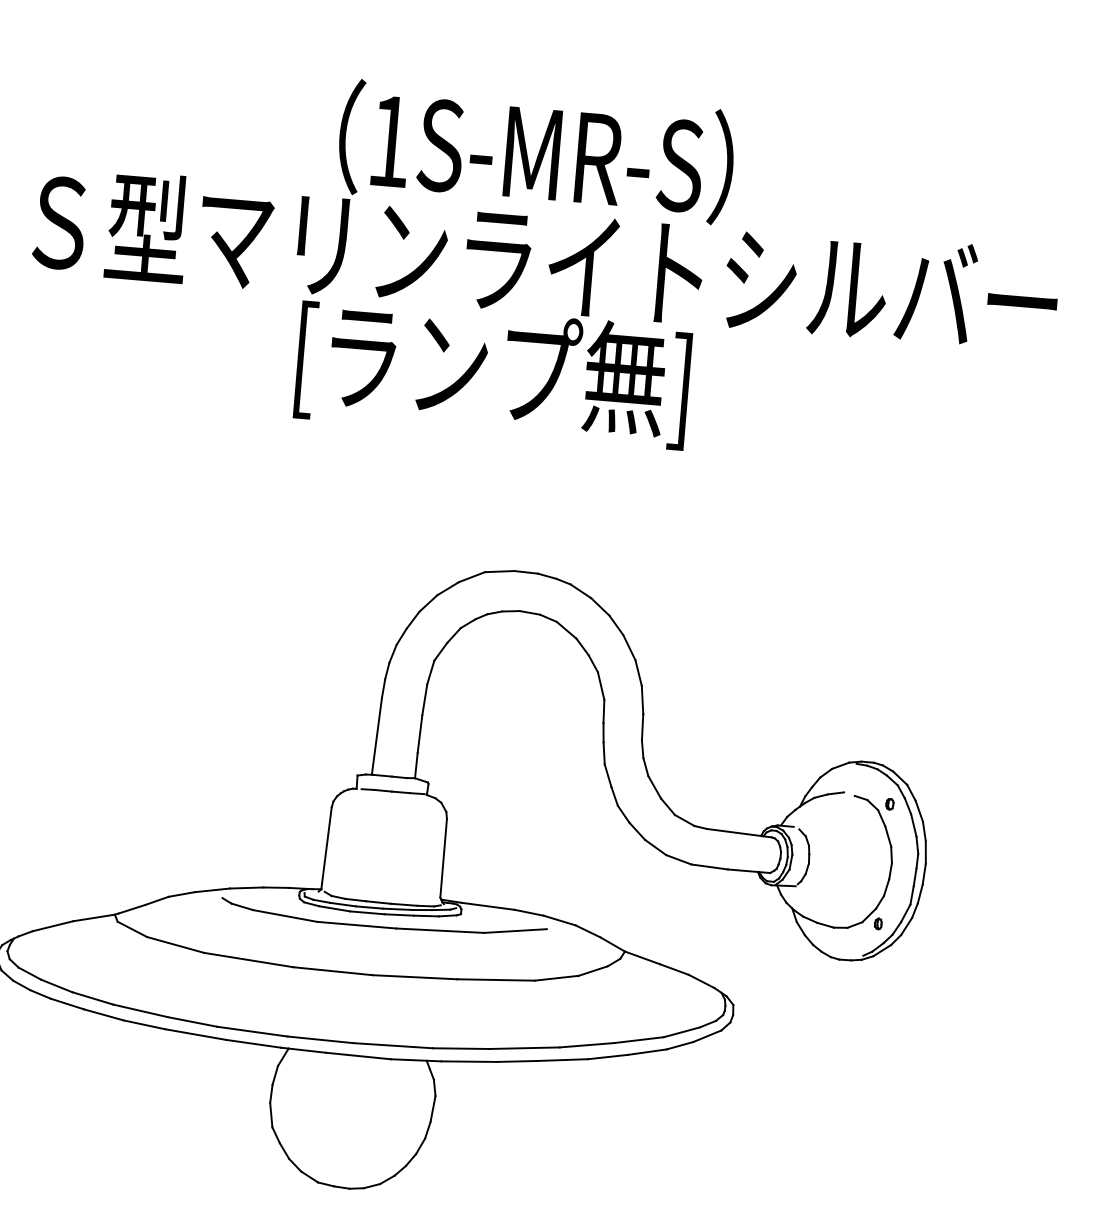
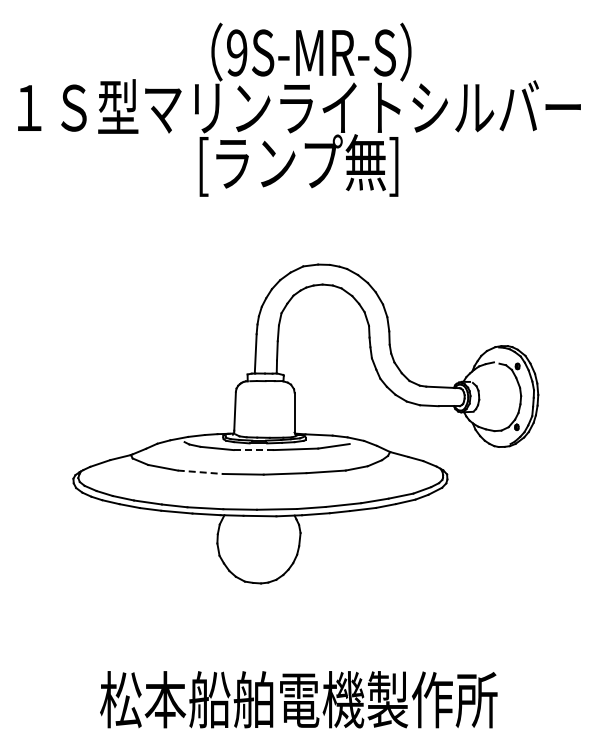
text: (390, 140) -> (237, 52), 1S-MR-S -> 9S-MR-S
line: (356, 925) -> (253, 450), solid -> dashed
line: (248, 960) -> (200, 472), solid -> dashed

